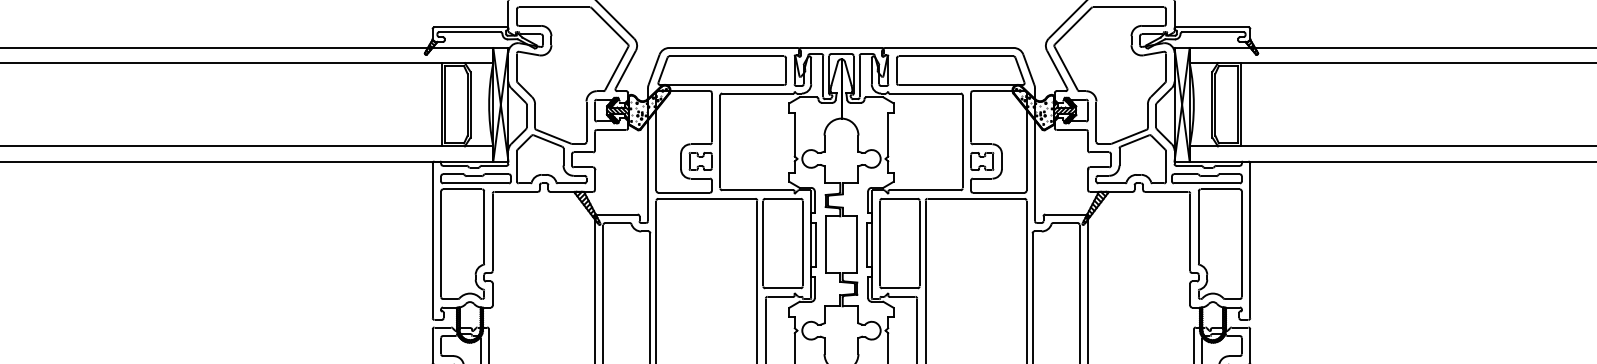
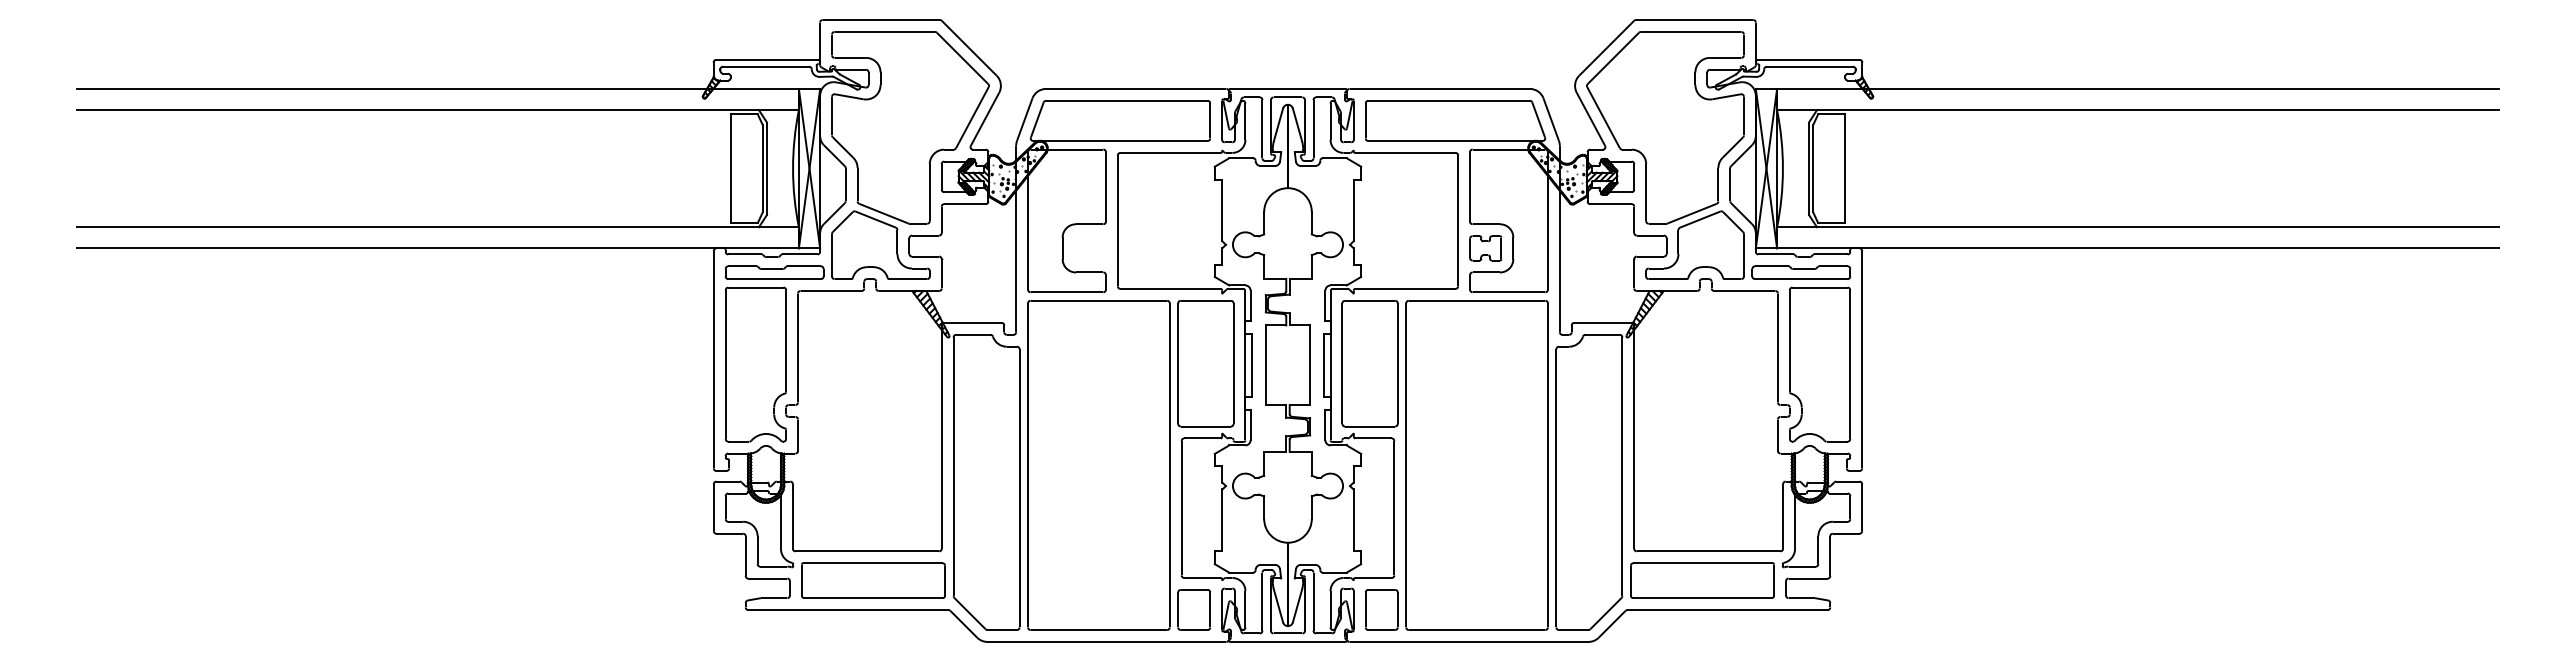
line: (441, 104) -> (726, 168), removed
line: (1241, 104) -> (1849, 168), removed
part: (700, 161) -> (1089, 248), removed

